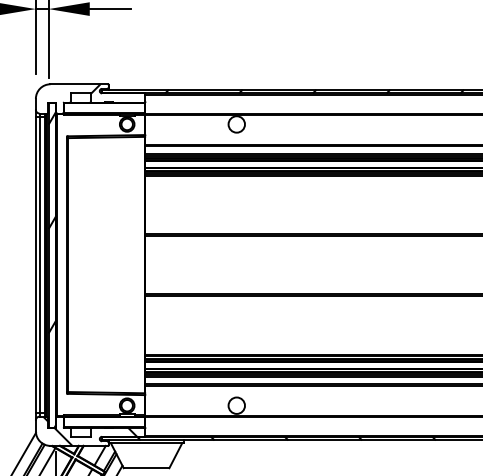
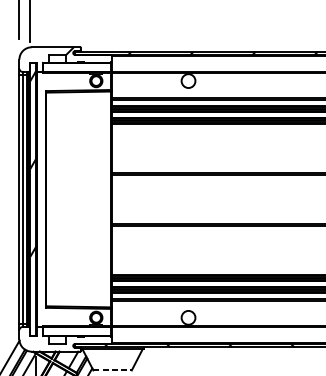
hatch: (90, 430) -> (65, 338), removed
line: (146, 468) -> (112, 370), solid -> dashed

